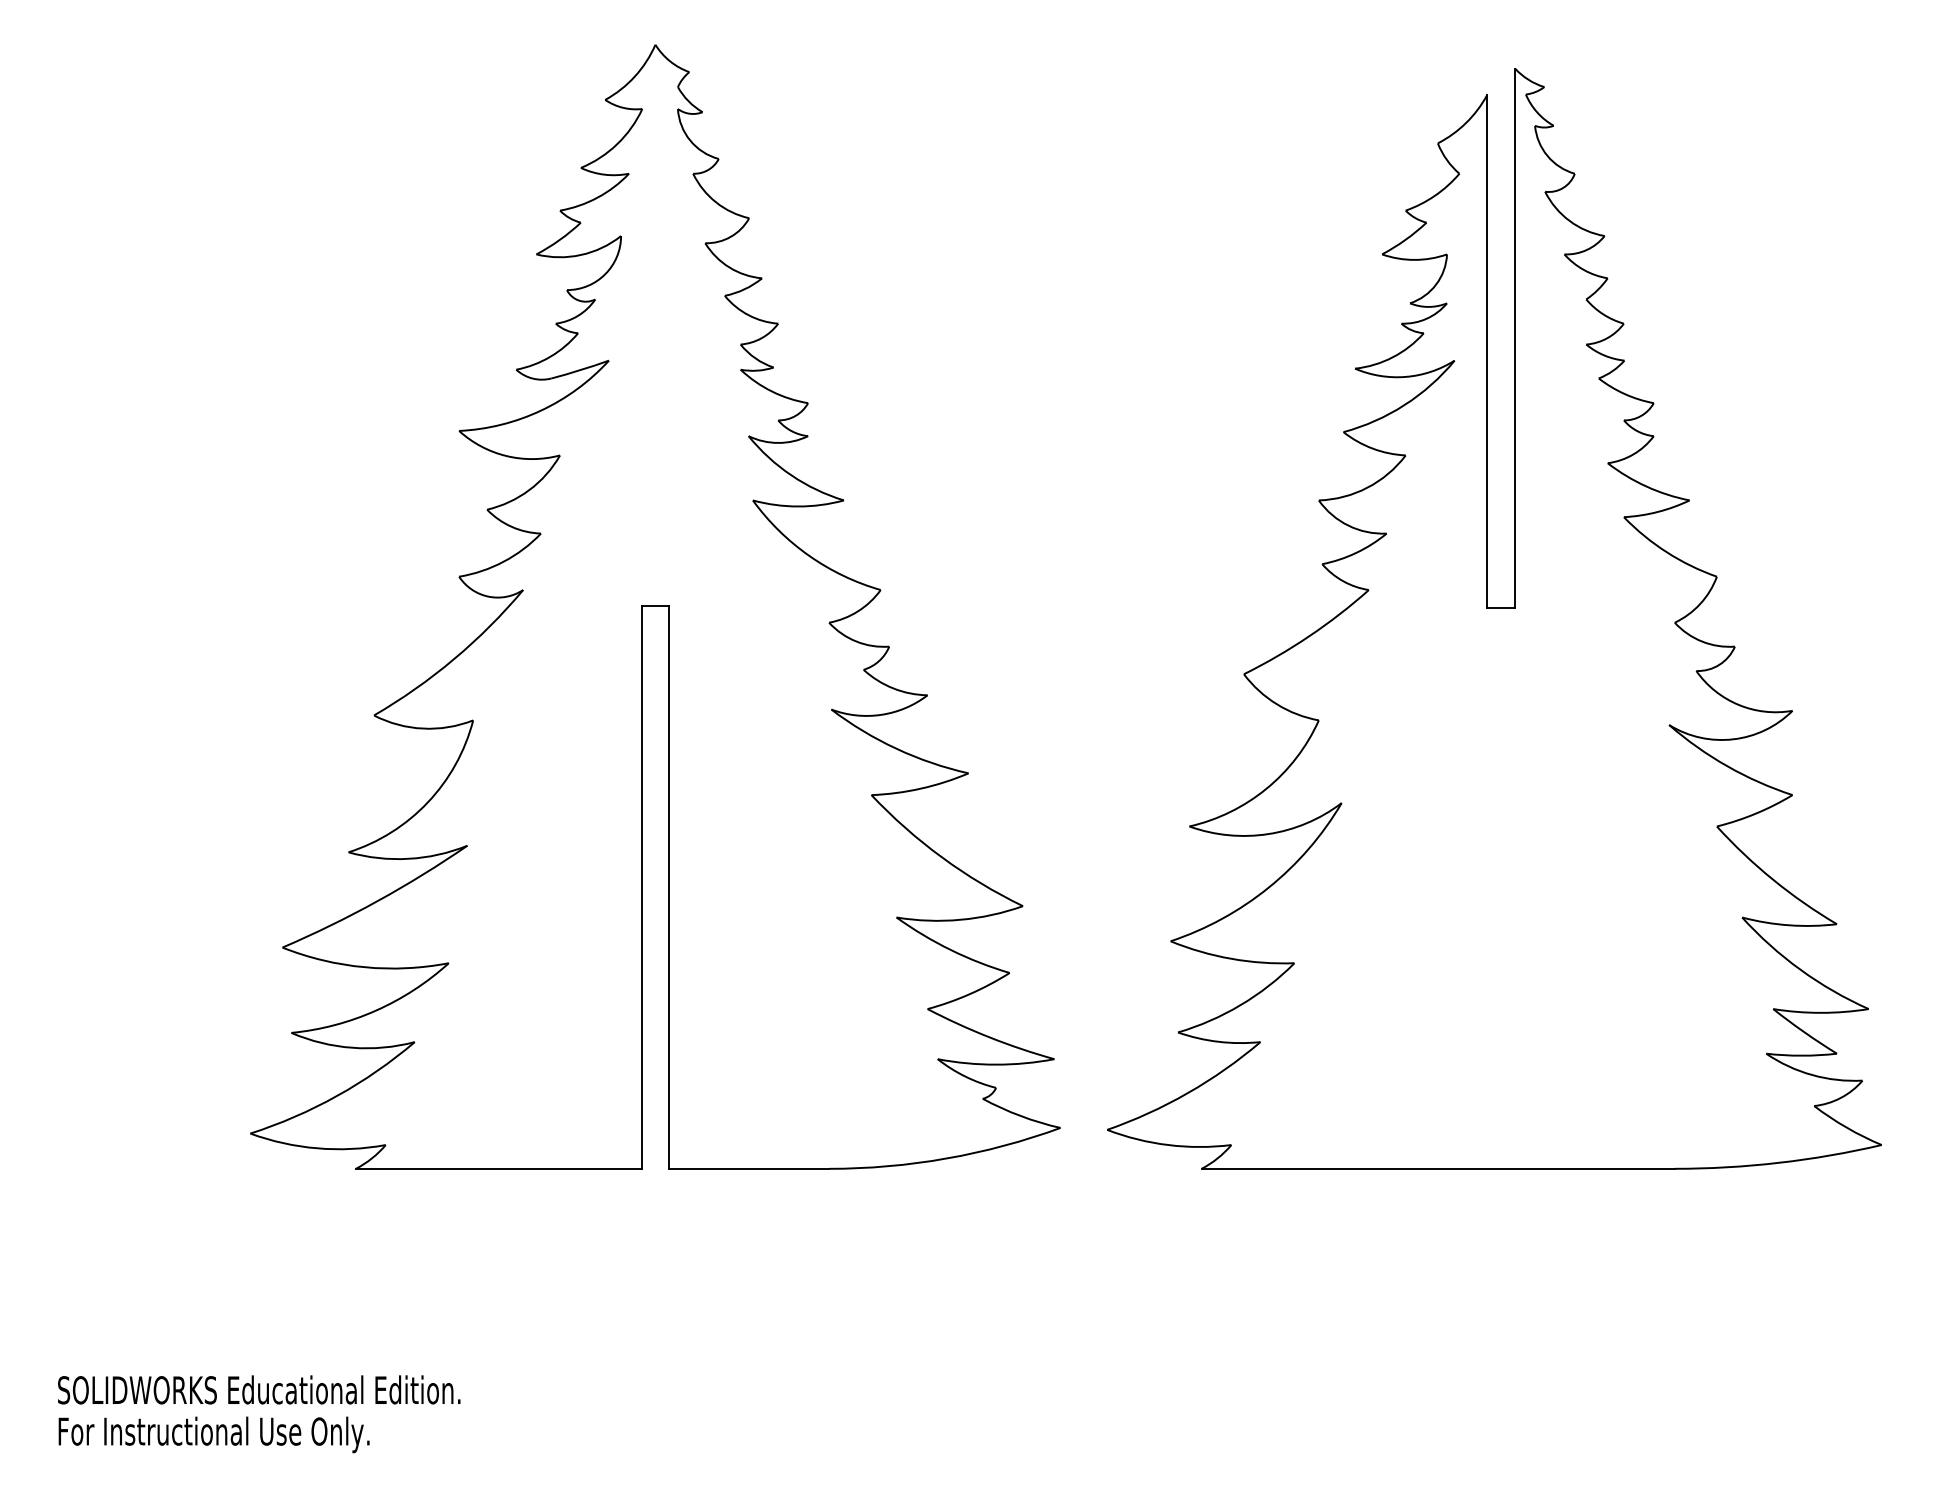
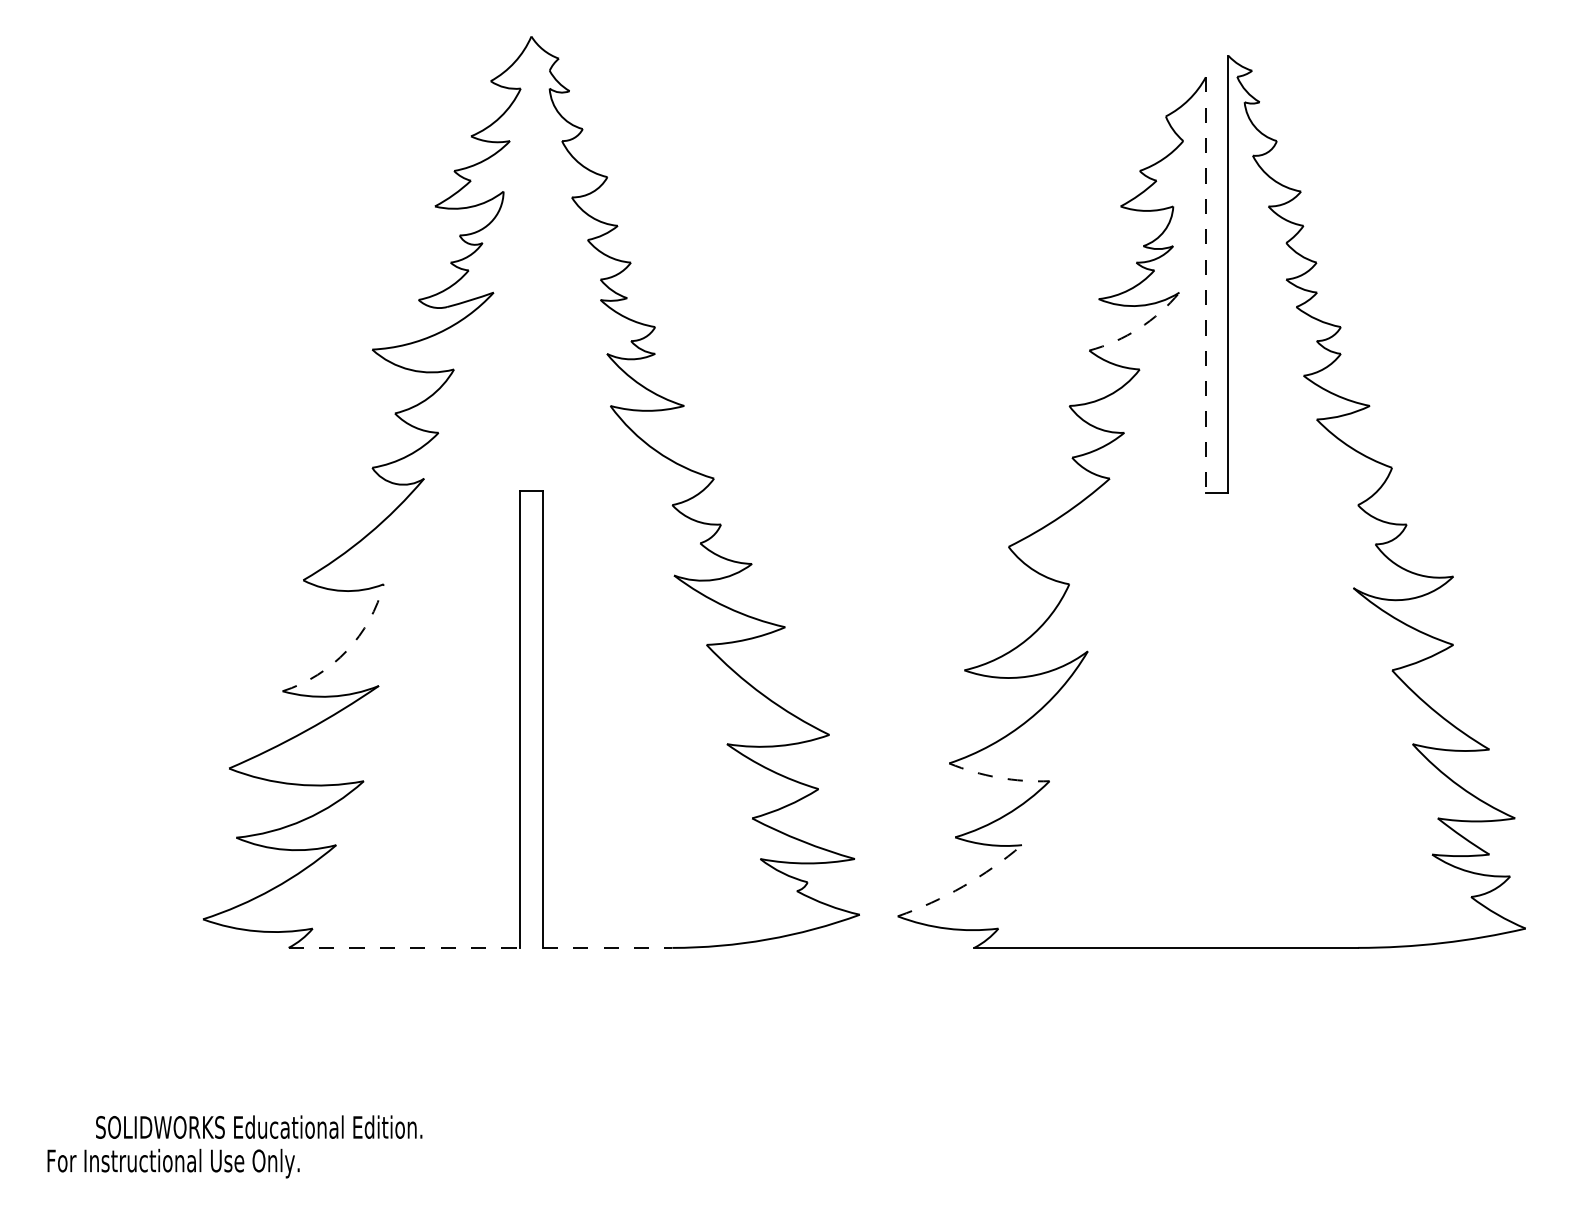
line: (1486, 351) -> (1205, 285), solid -> dashed
arc: (1404, 404) -> (1138, 328), solid -> dashed
arc: (427, 802) -> (346, 650), solid -> dashed
arc: (1231, 958) -> (998, 777), solid -> dashed
arc: (1188, 1093) -> (963, 886), solid -> dashed
line: (498, 1168) -> (404, 947), solid -> dashed
line: (749, 1168) -> (607, 947), solid -> dashed
text: (259, 1389) -> (259, 1126), moved

